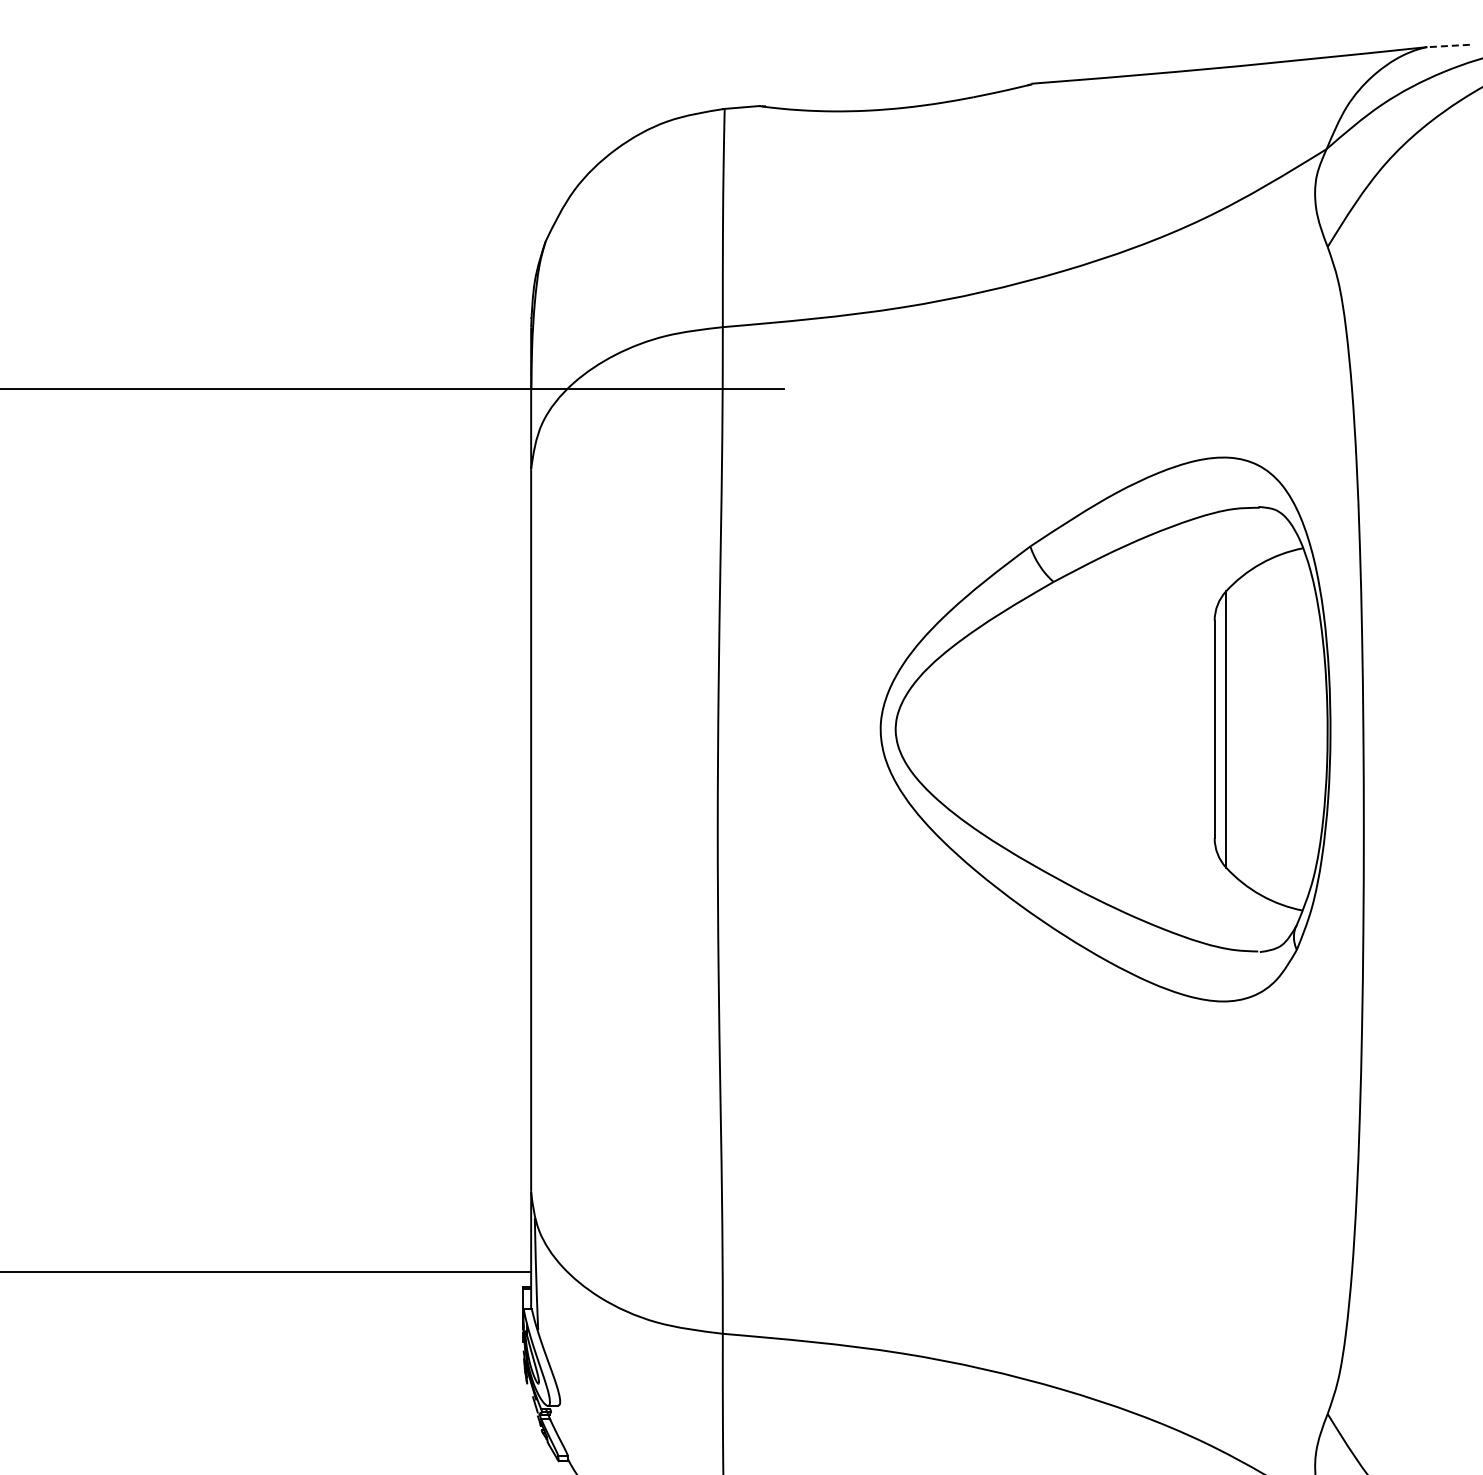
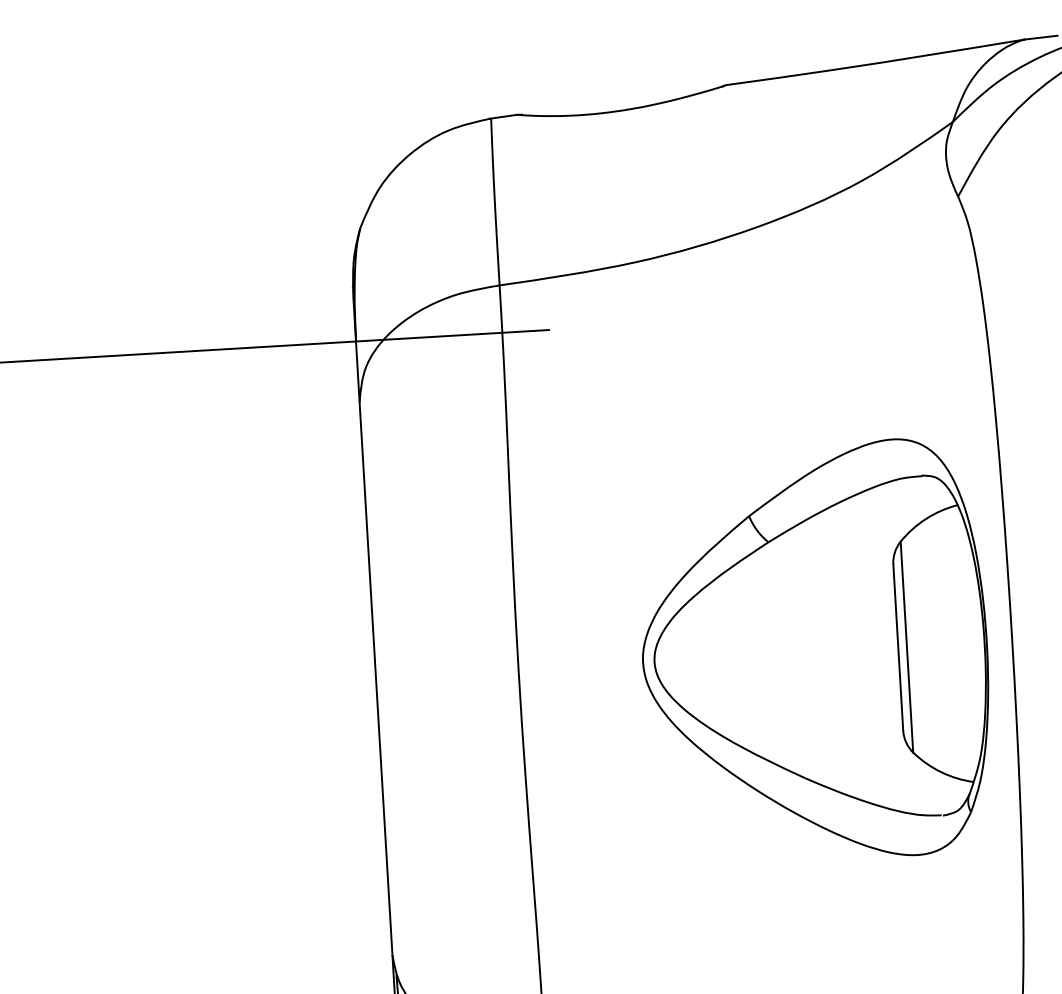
line: (1448, 46) -> (1041, 38), dashed -> solid
part: (1105, 729) -> (814, 652), moved

